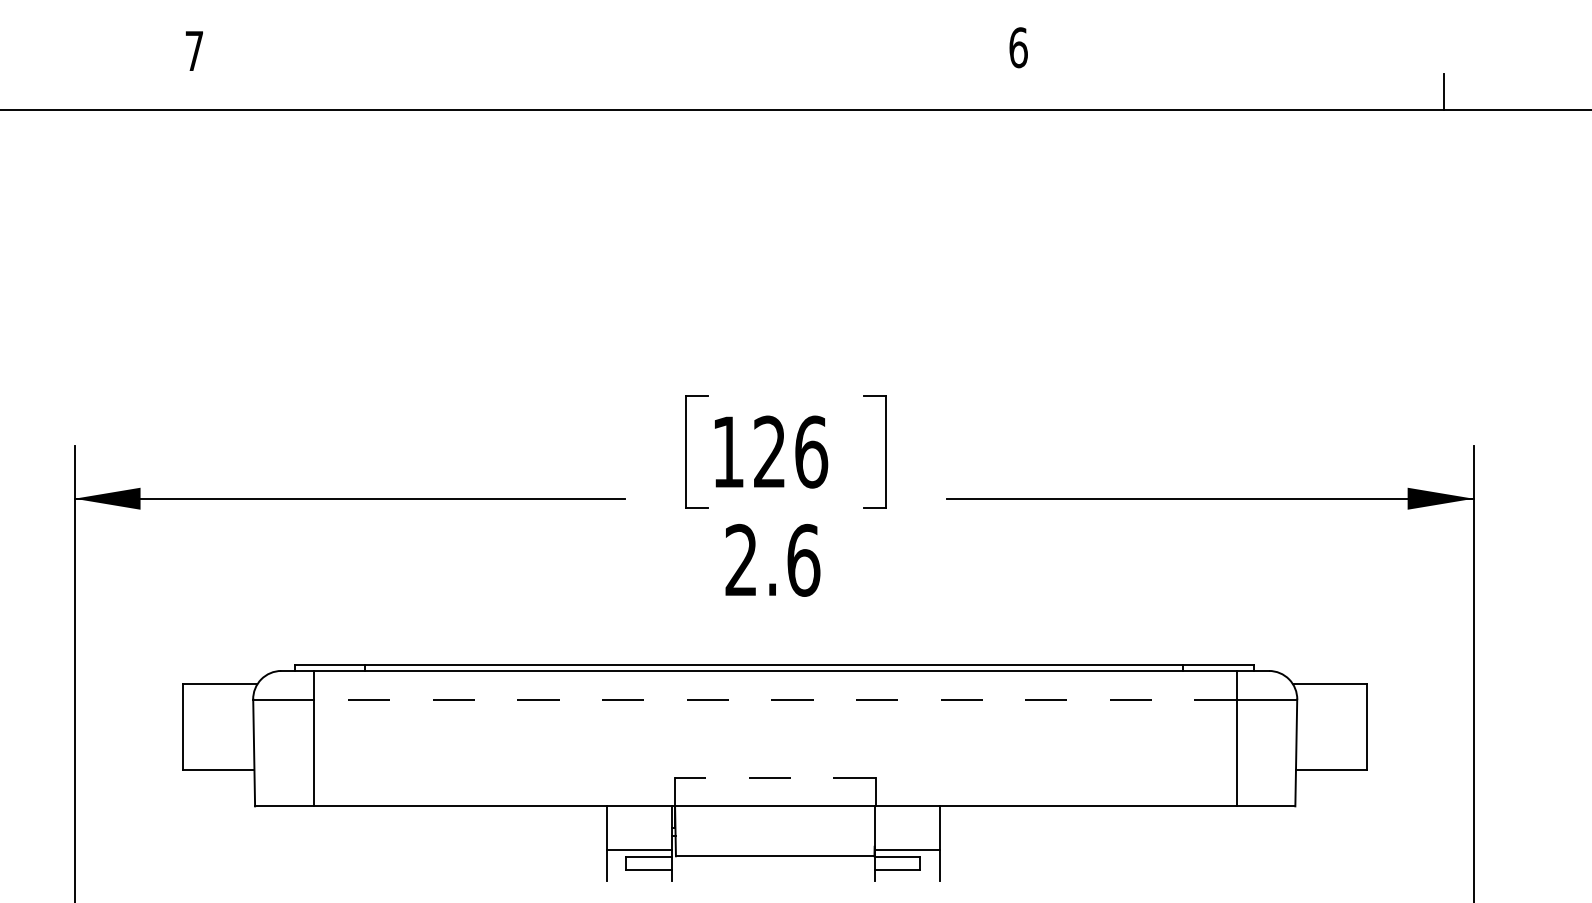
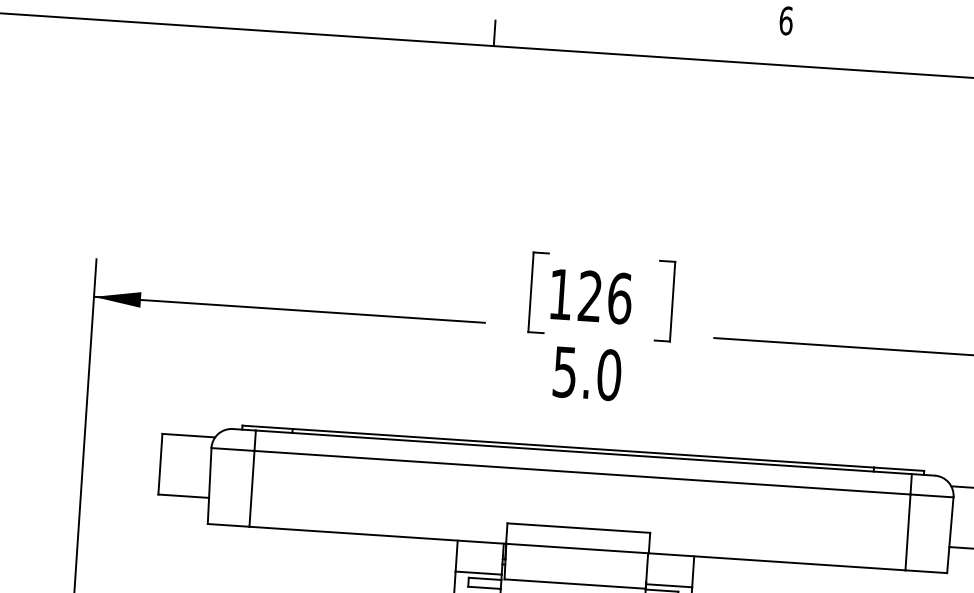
line: (611, 92) -> (494, 33), added
text: (772, 559) -> (587, 372), 2.6 -> 5.0
line: (774, 699) -> (582, 472), dashed -> solid
line: (774, 777) -> (578, 528), dashed -> solid

